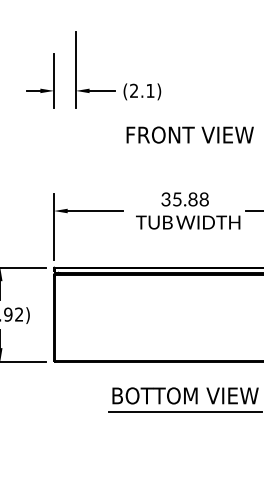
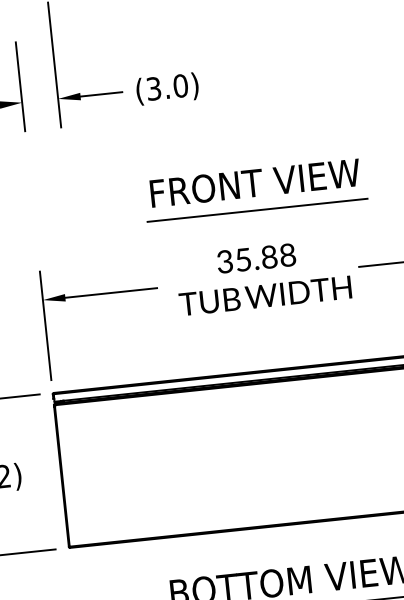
text: (142, 90) -> (167, 86), (2.1) -> (3.0)
text: (189, 134) -> (254, 182), moved
line: (188, 170) -> (256, 210), added

